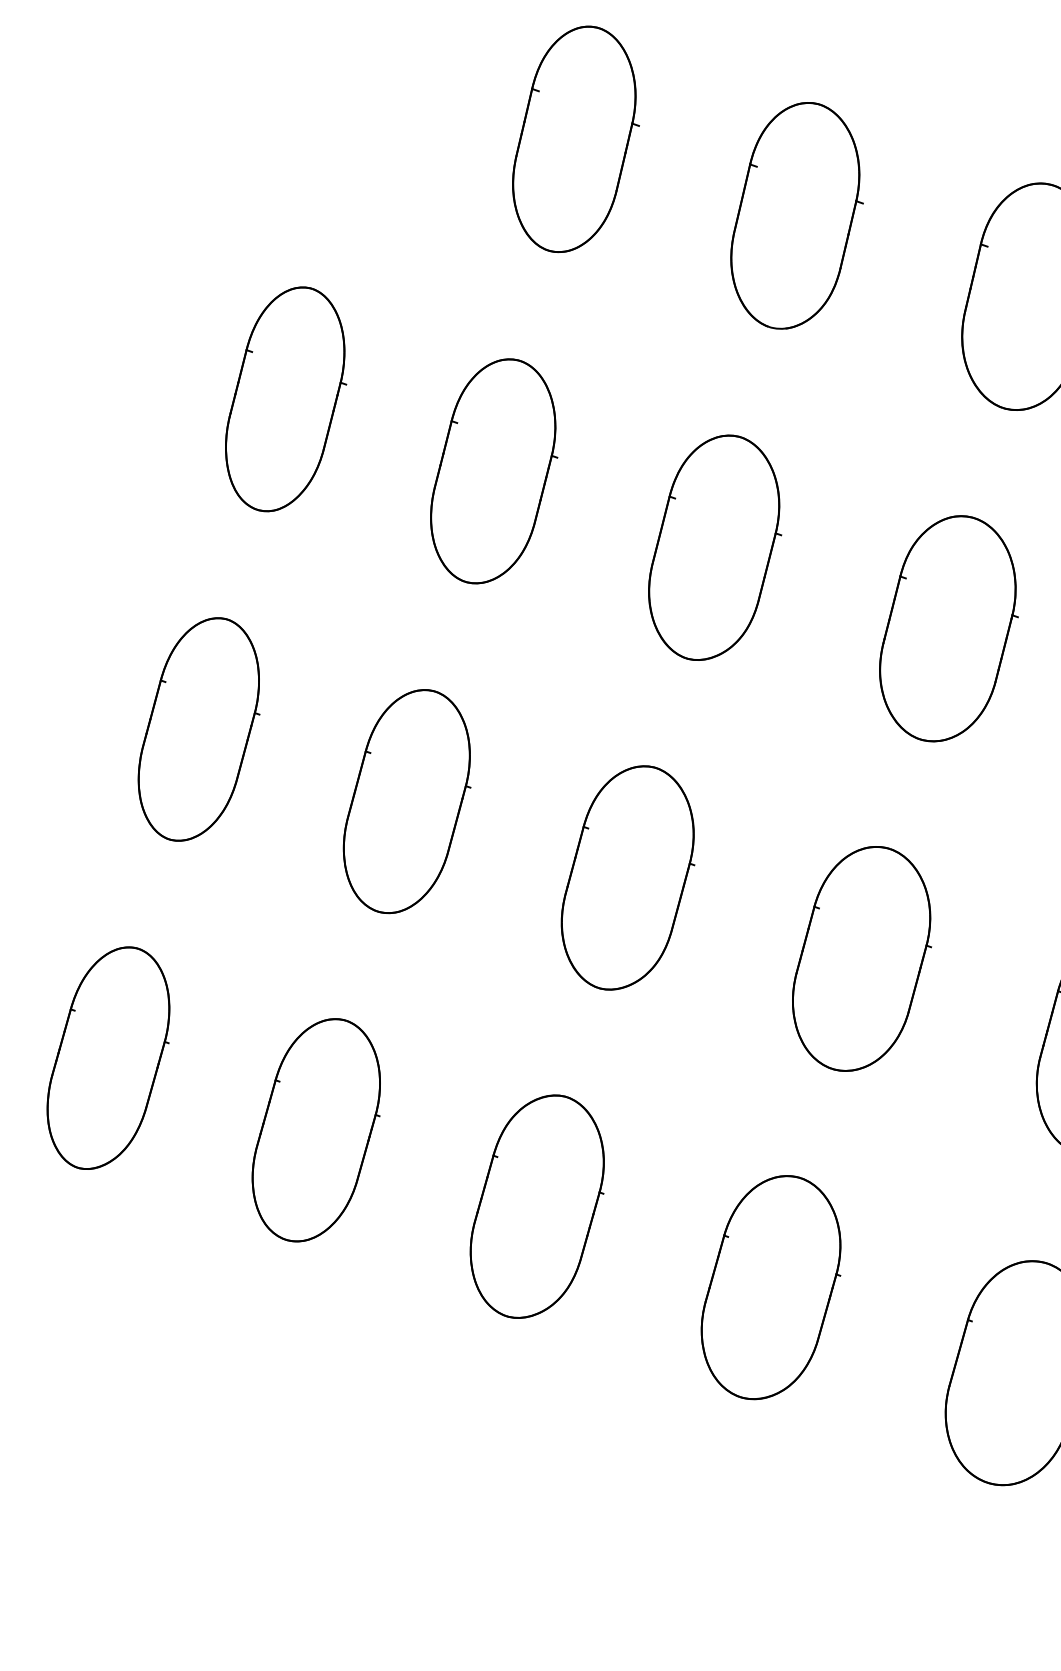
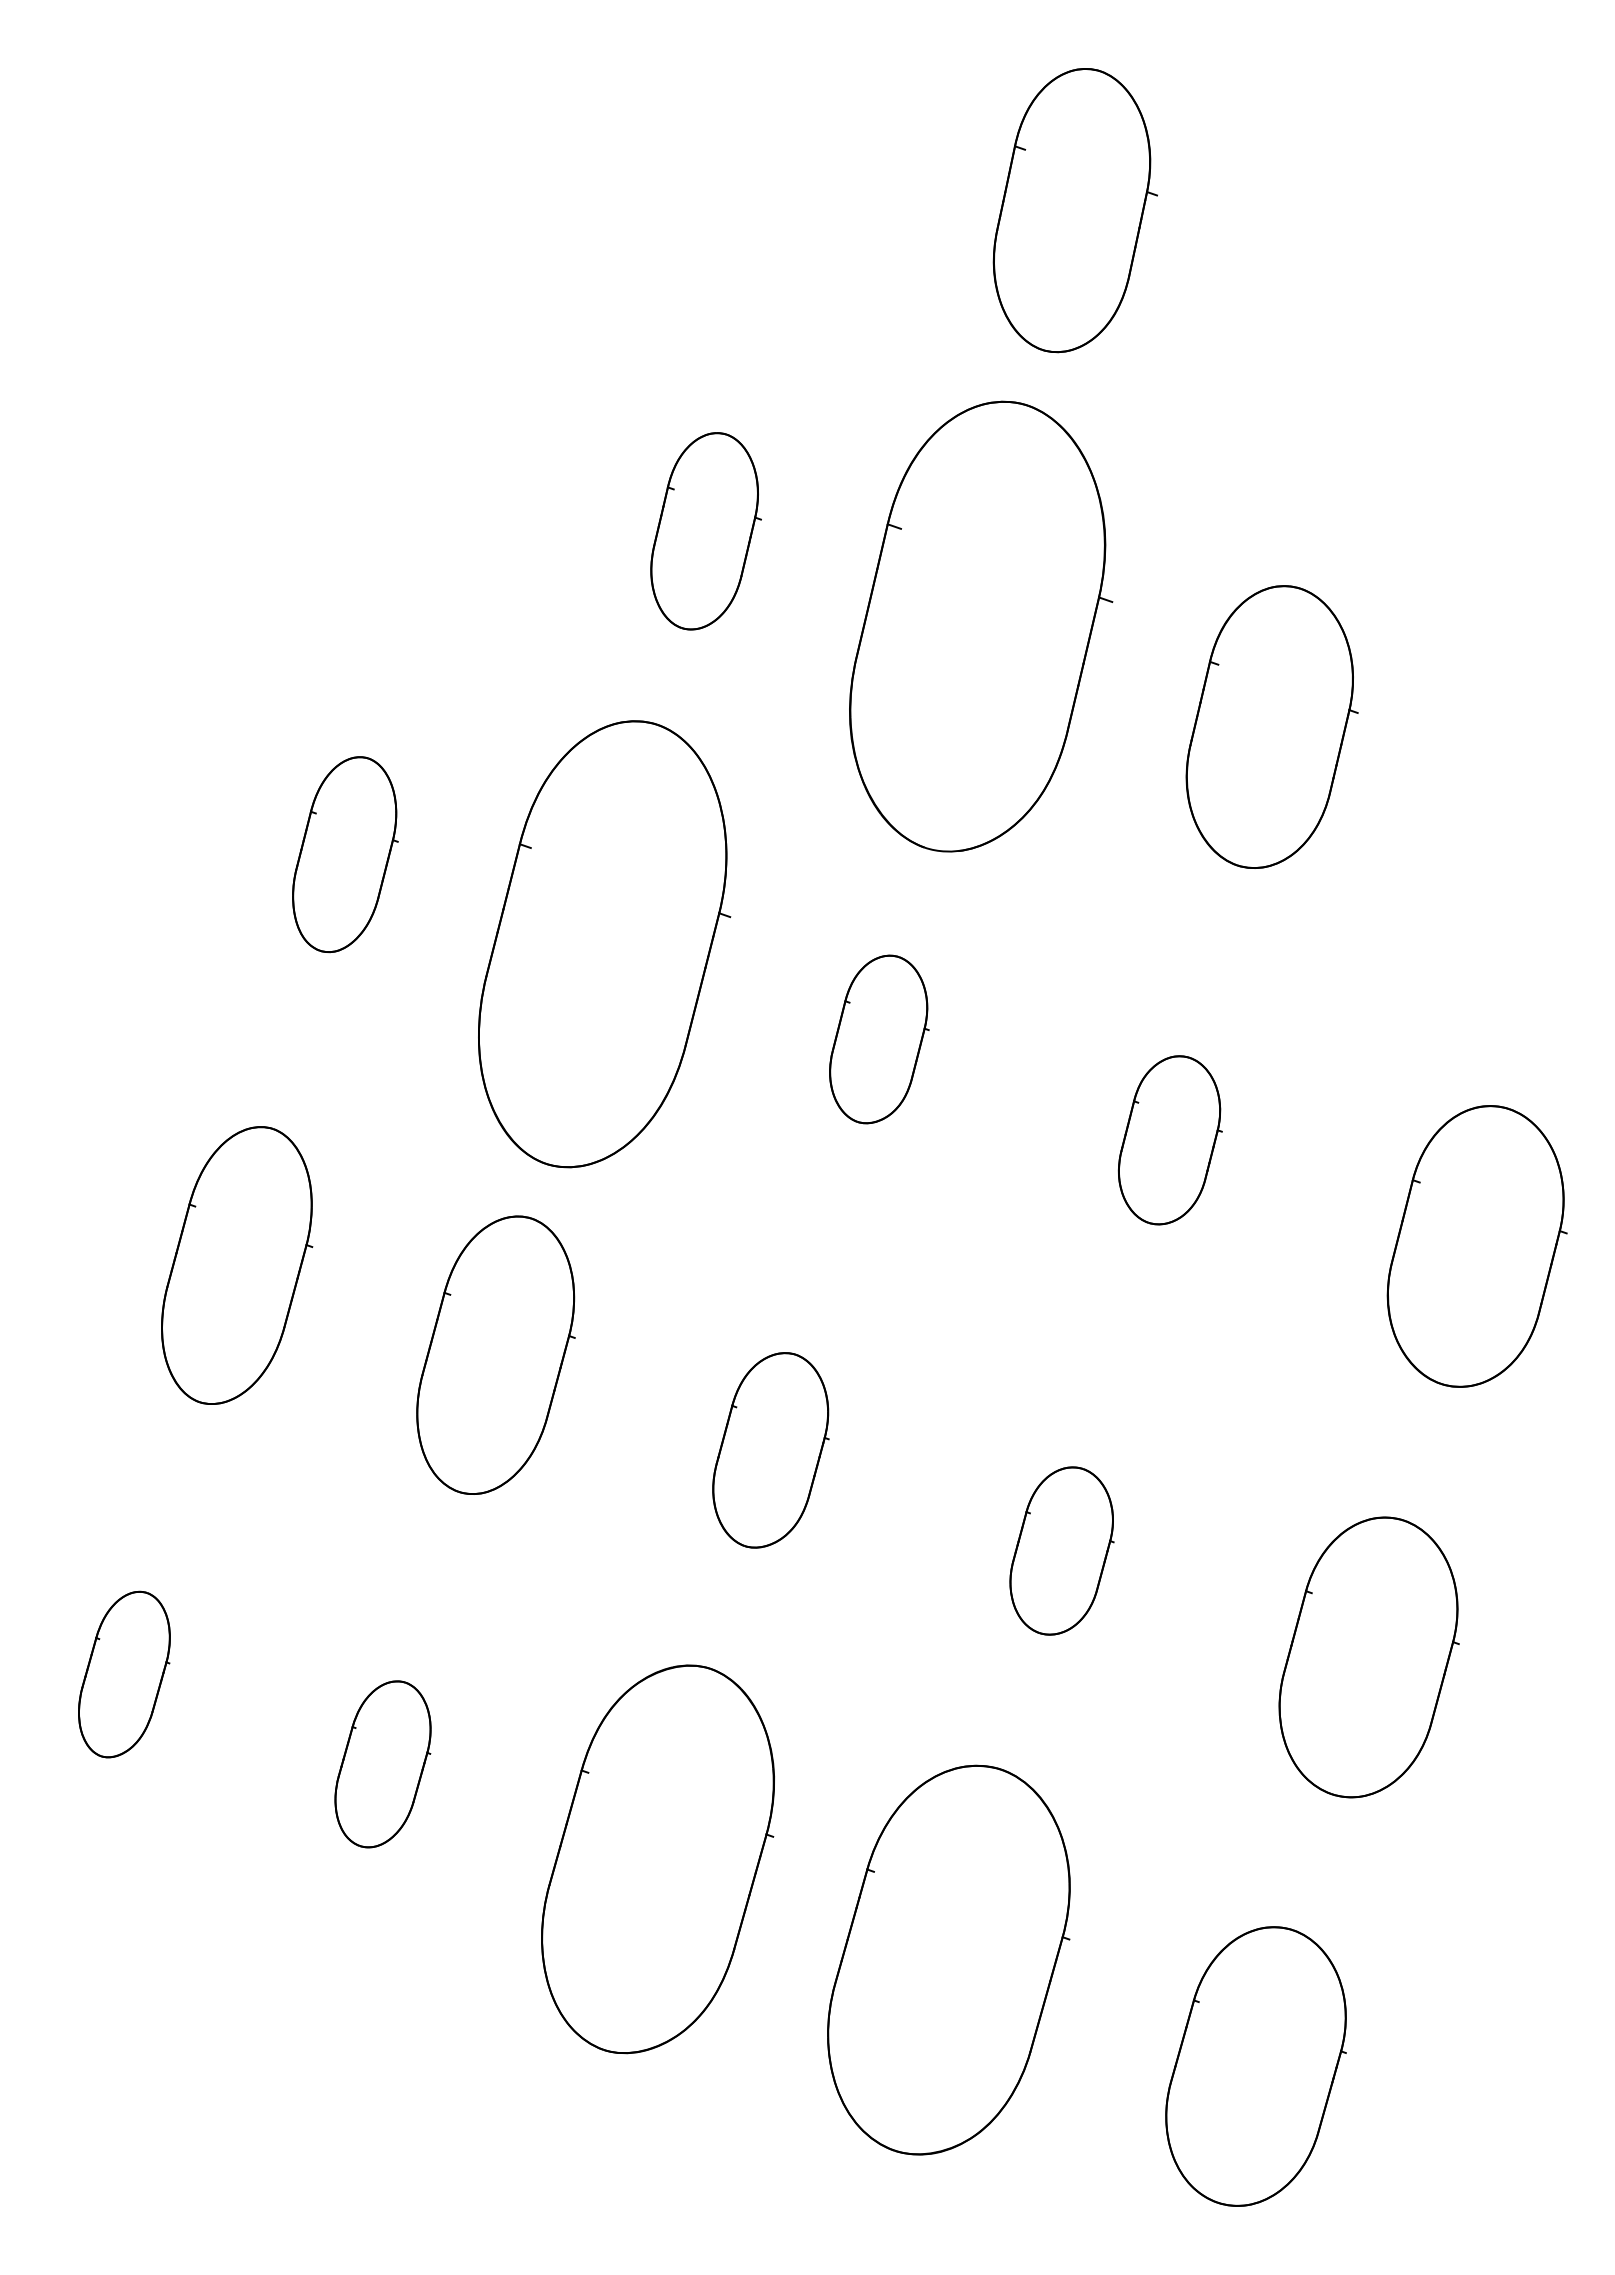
part: (575, 139) -> (705, 531), size x0.7
part: (797, 215) -> (981, 625), size x1.6
part: (286, 399) -> (345, 854), size x0.7
part: (493, 471) -> (603, 944), size x1.6
part: (715, 547) -> (879, 1039), size x0.6
part: (949, 628) -> (1170, 1140), size x0.6
part: (627, 878) -> (770, 1450), size x0.7
part: (861, 958) -> (1061, 1550), size x0.6
part: (108, 1058) -> (124, 1674), size x0.6
part: (315, 1130) -> (382, 1764), size x0.6
part: (536, 1206) -> (657, 1859), size x1.4
part: (770, 1287) -> (948, 1959), size x1.4

